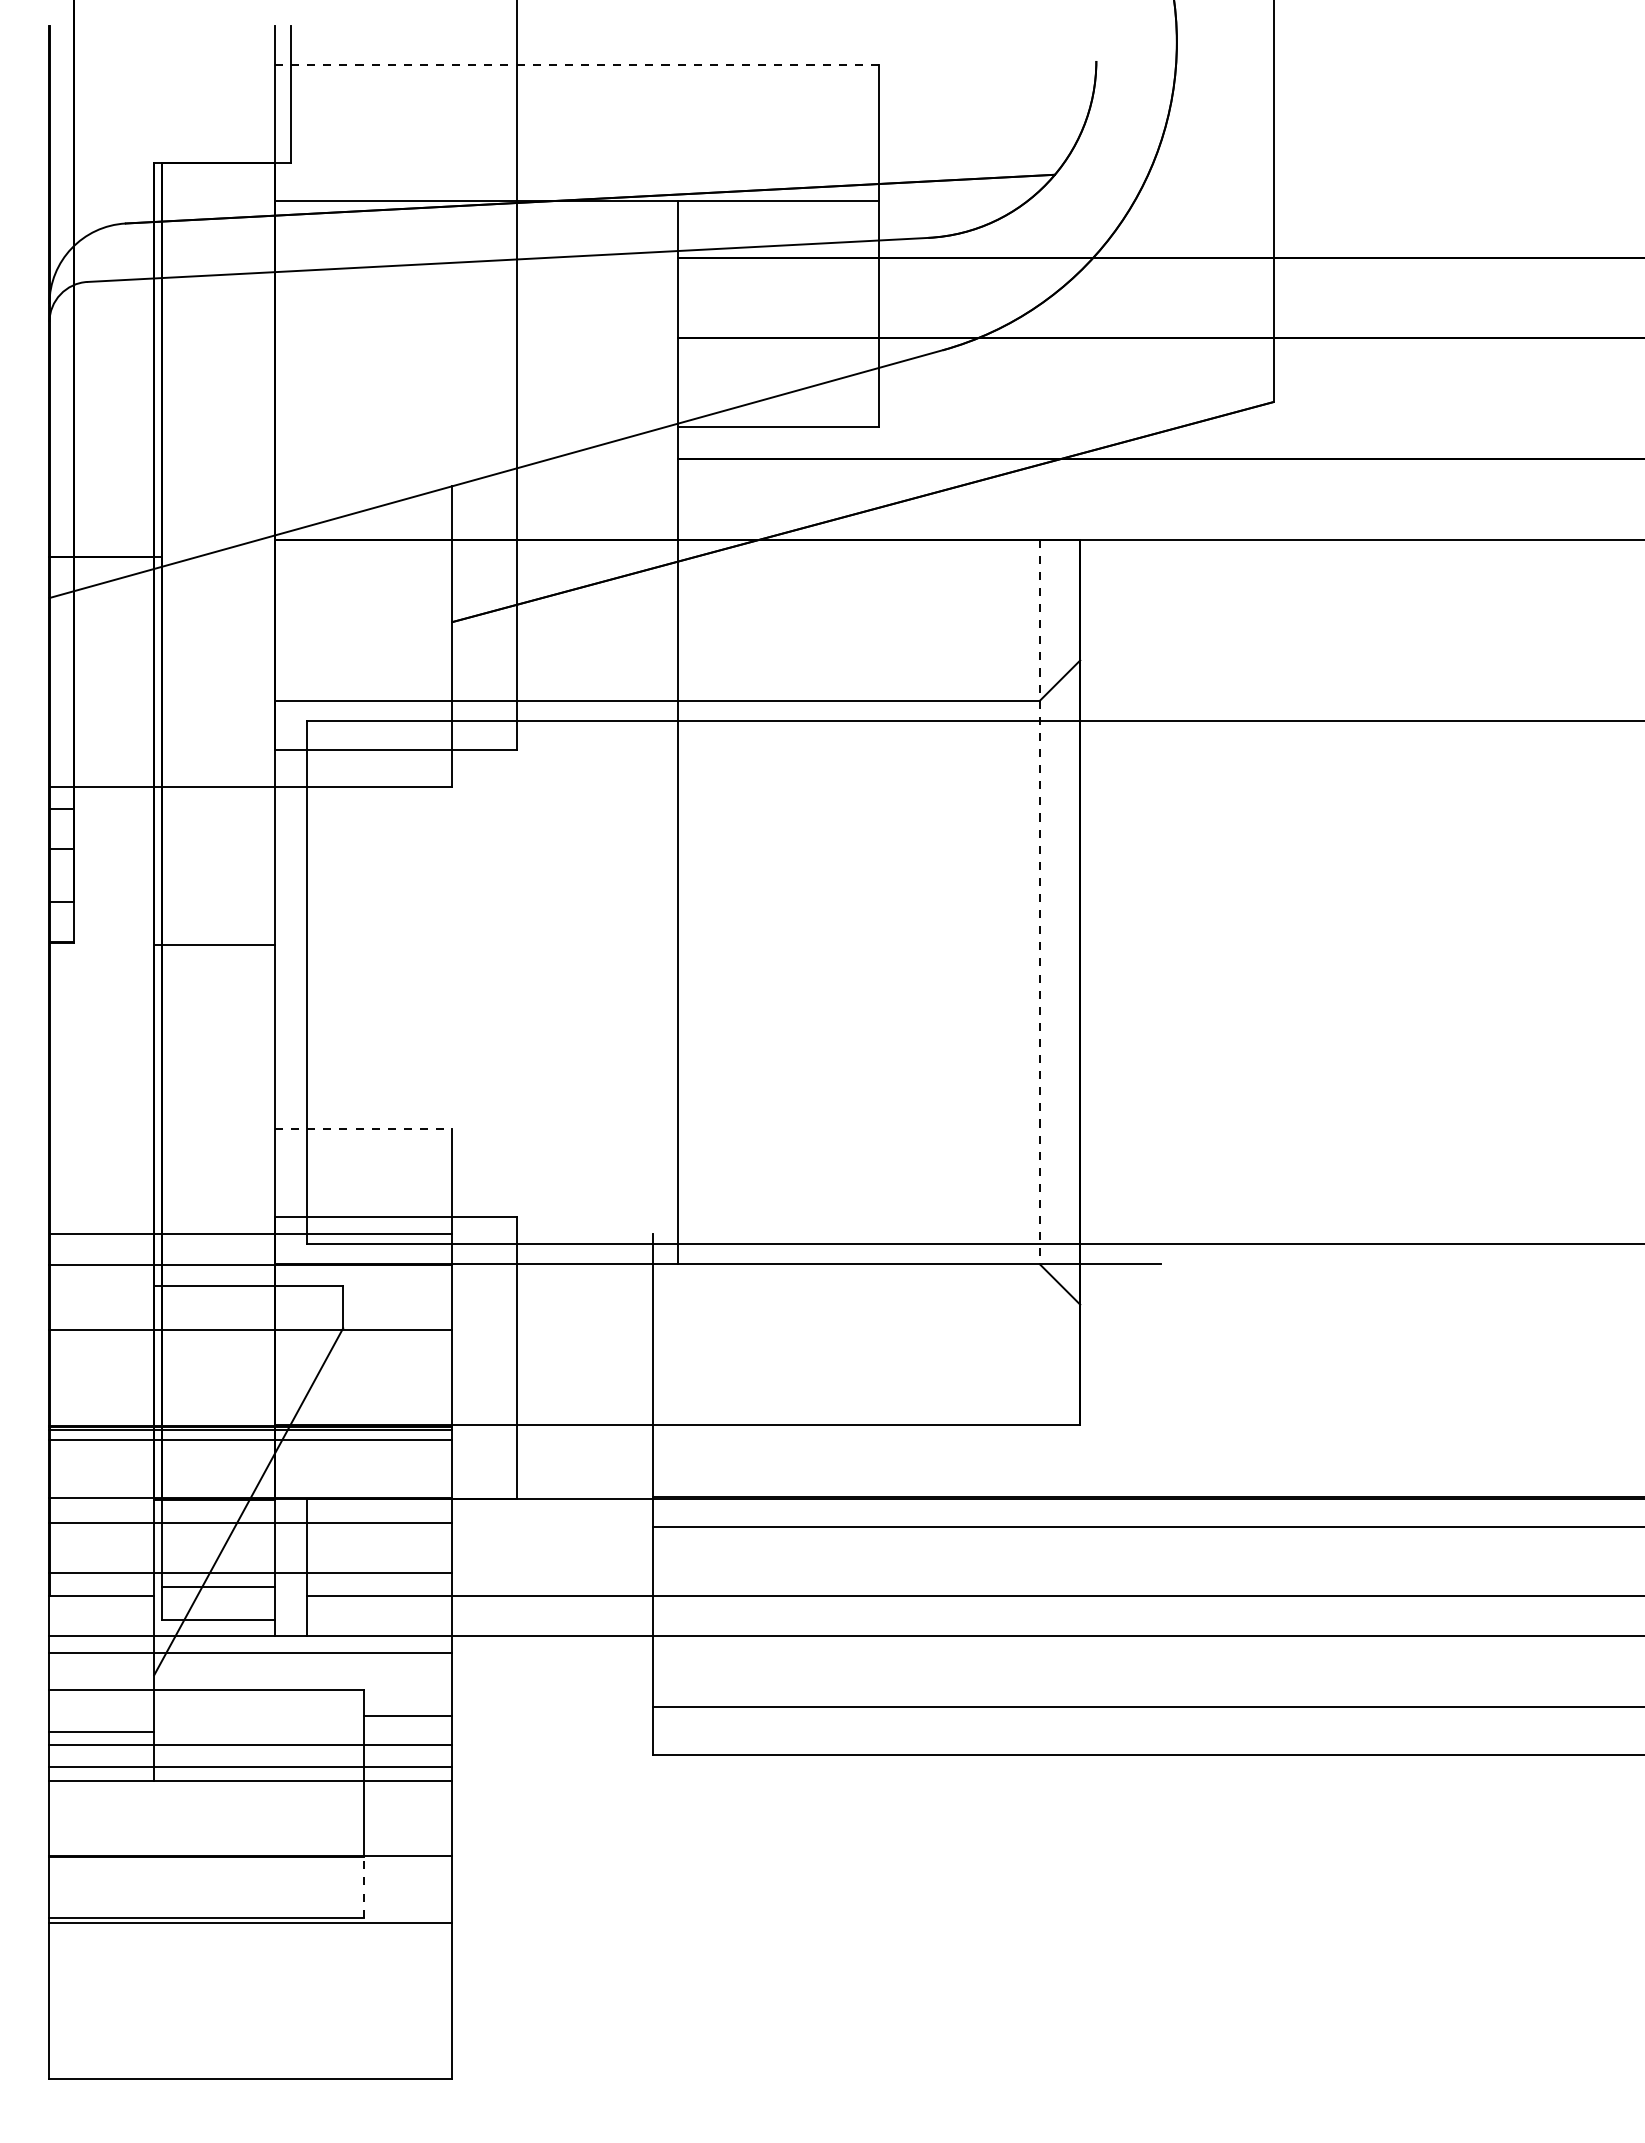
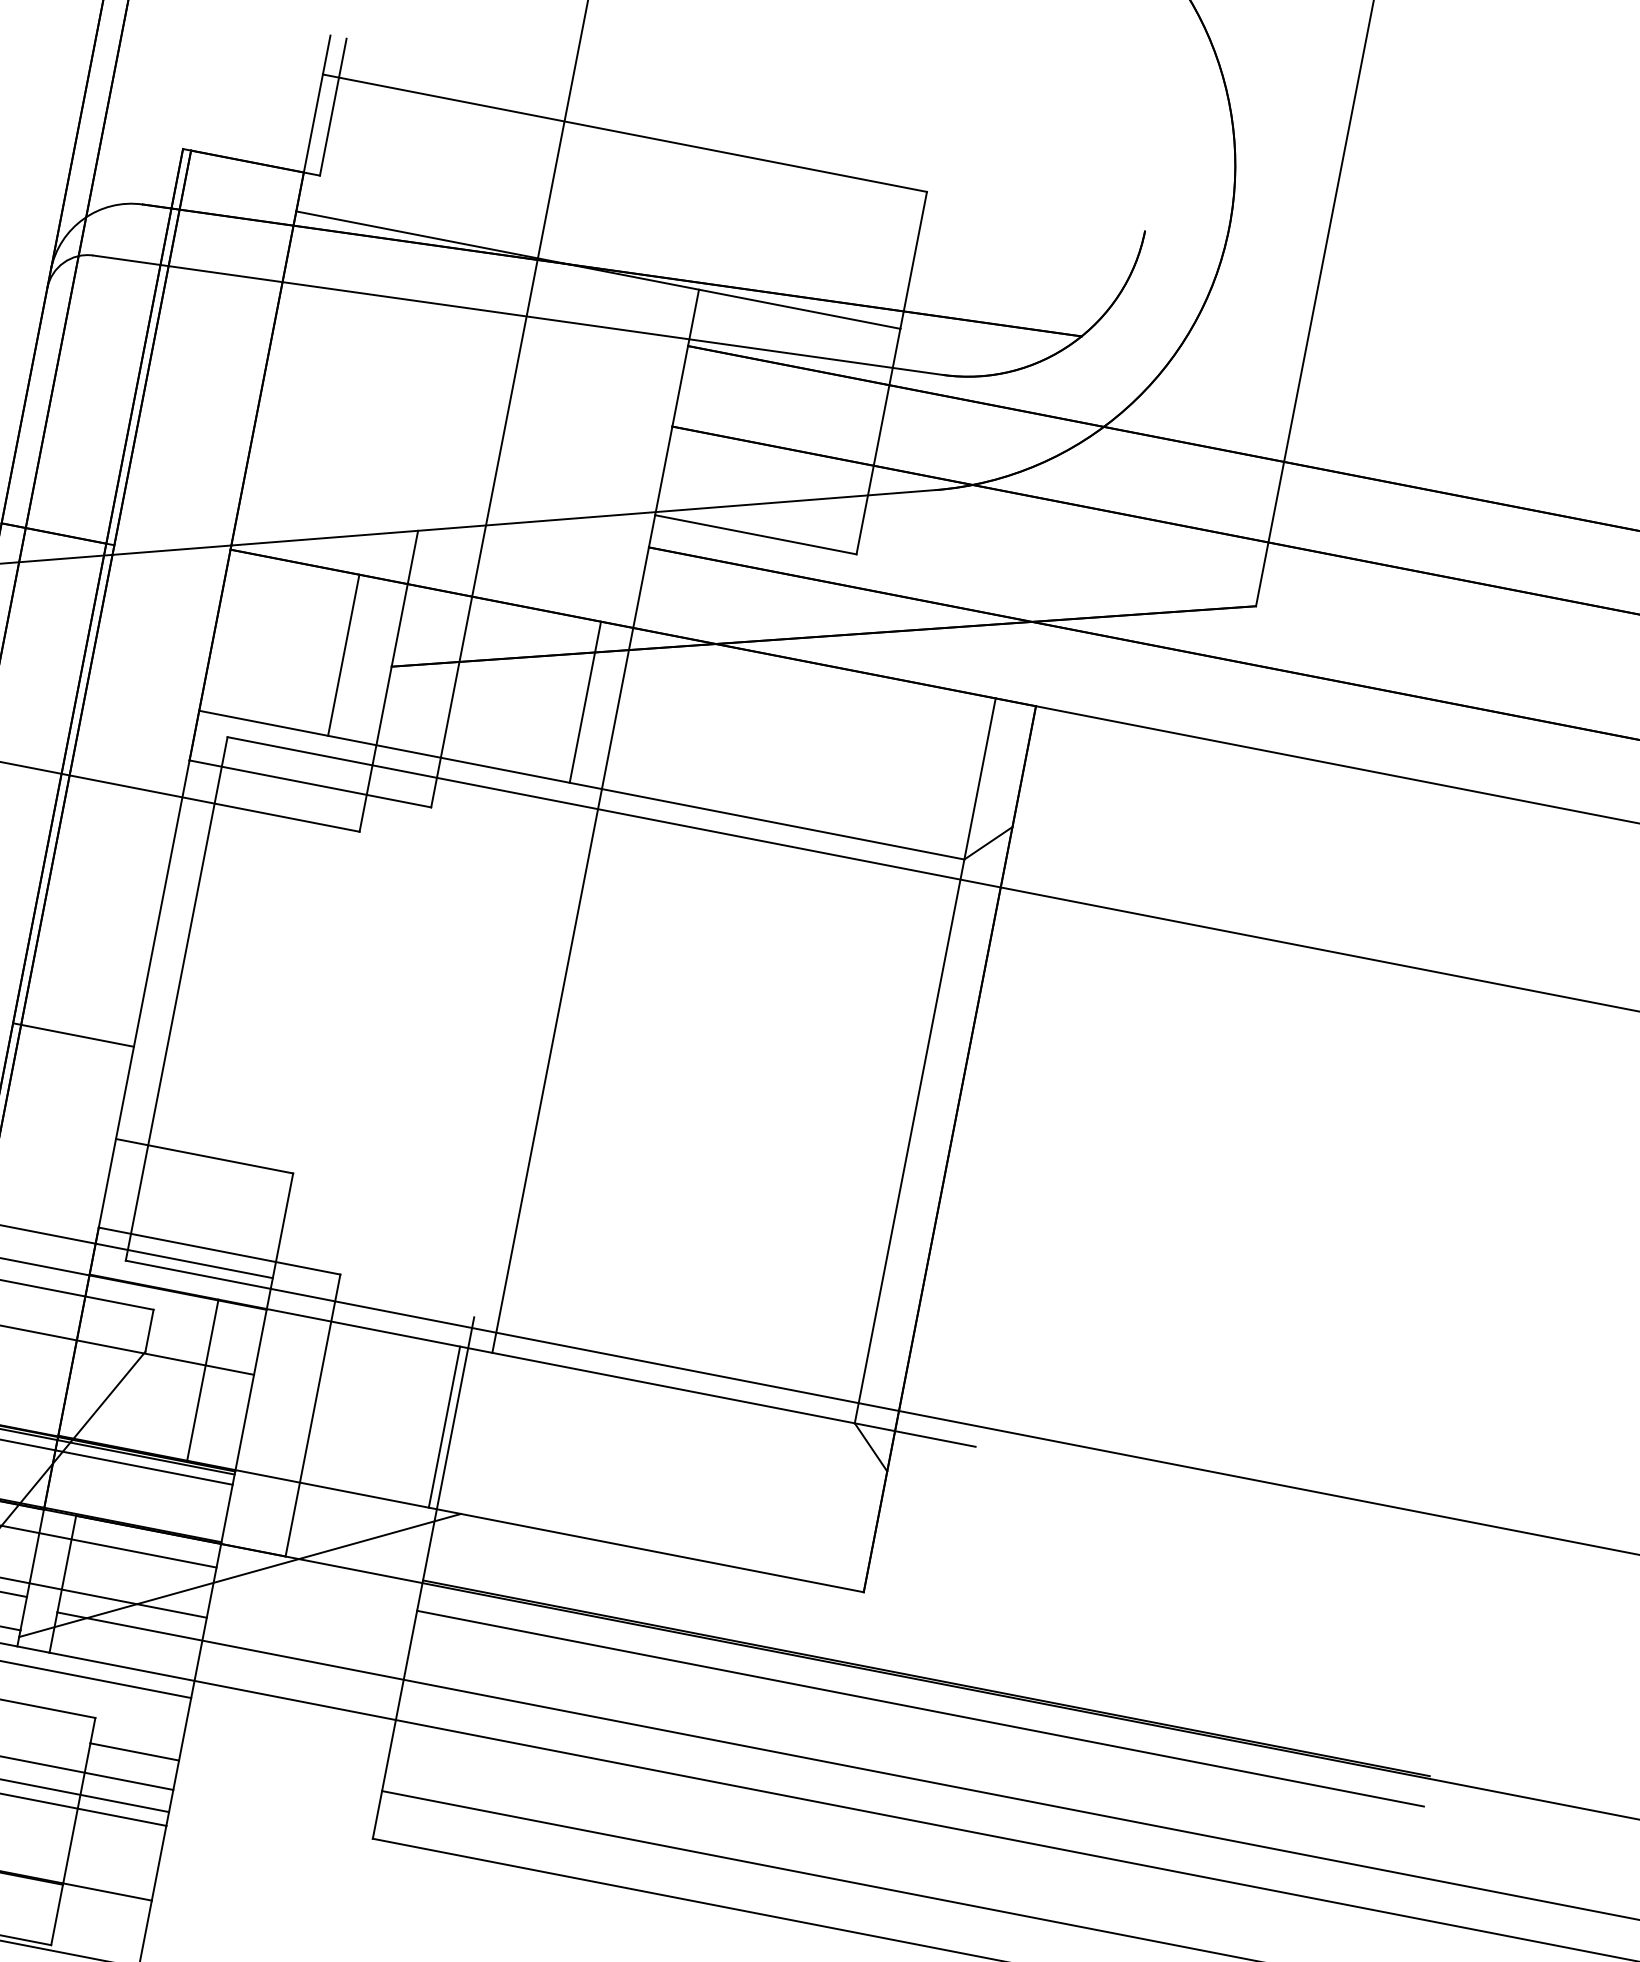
line: (576, 64) -> (624, 133), dashed -> solid
line: (403, 619) -> (343, 654), added
line: (645, 619) -> (585, 701), added
line: (1039, 902) -> (924, 1061), dashed -> solid
line: (214, 944) -> (73, 1034), moved
line: (363, 1128) -> (204, 1155), dashed -> solid
line: (403, 1344) -> (202, 1379), added
line: (645, 1344) -> (444, 1426), added
line: (475, 1525) -> (239, 1574), added
line: (363, 1886) -> (57, 1914), dashed -> solid

